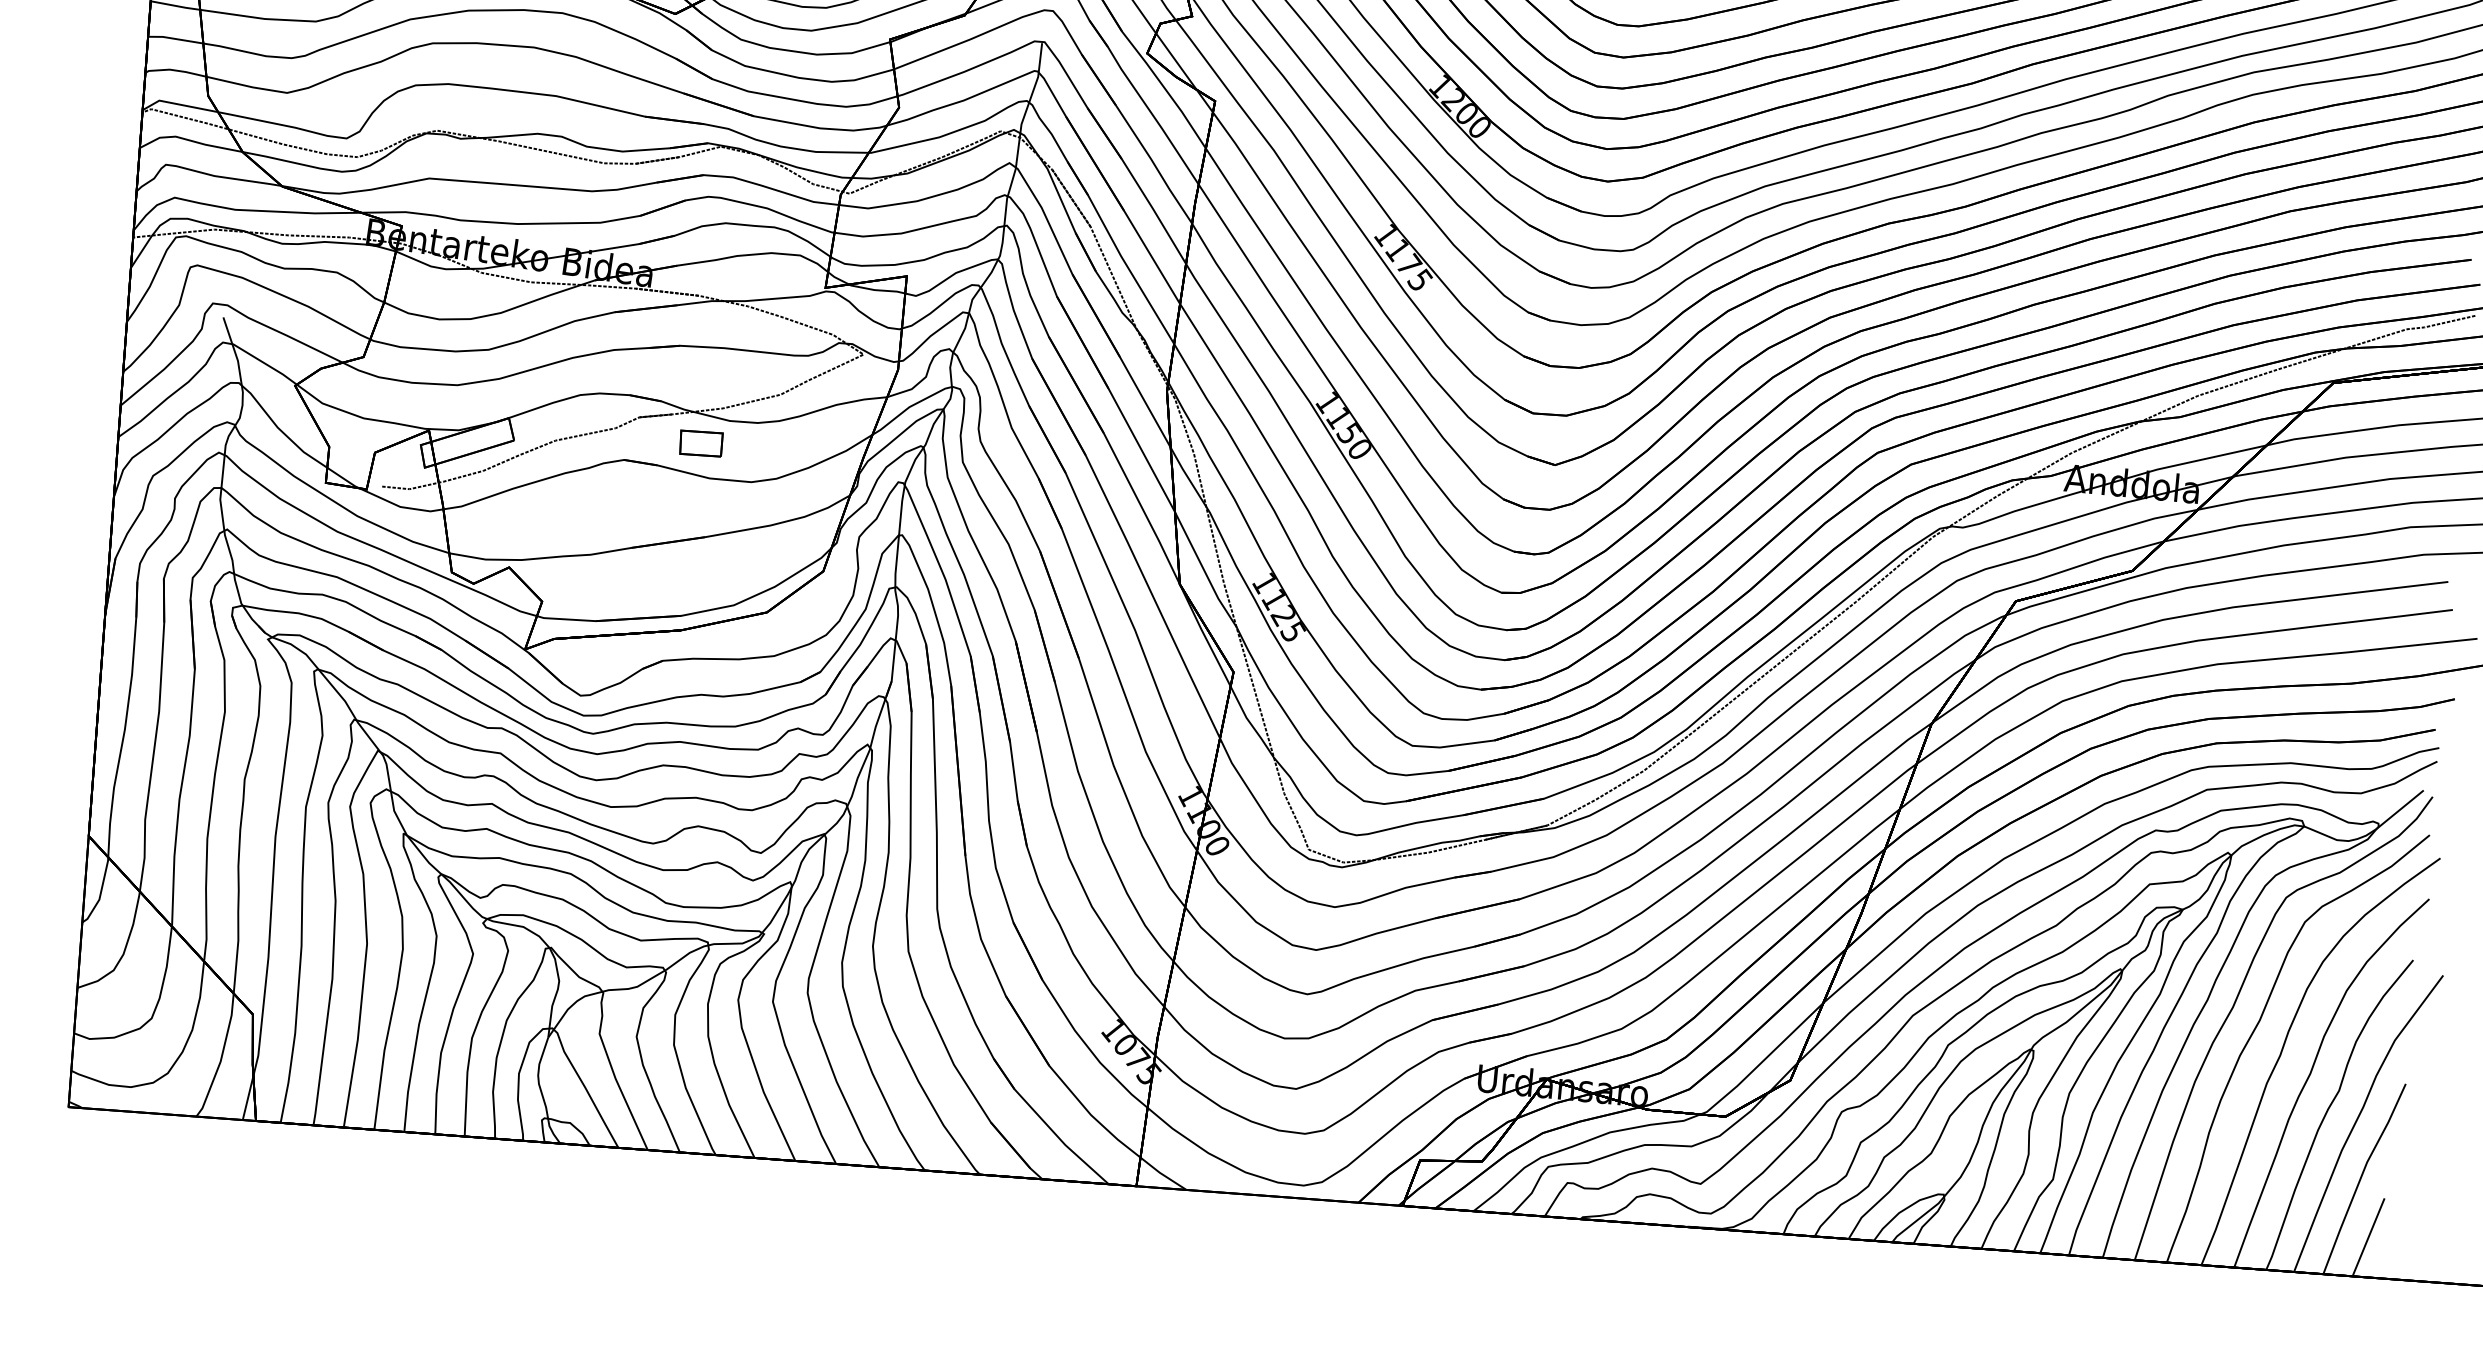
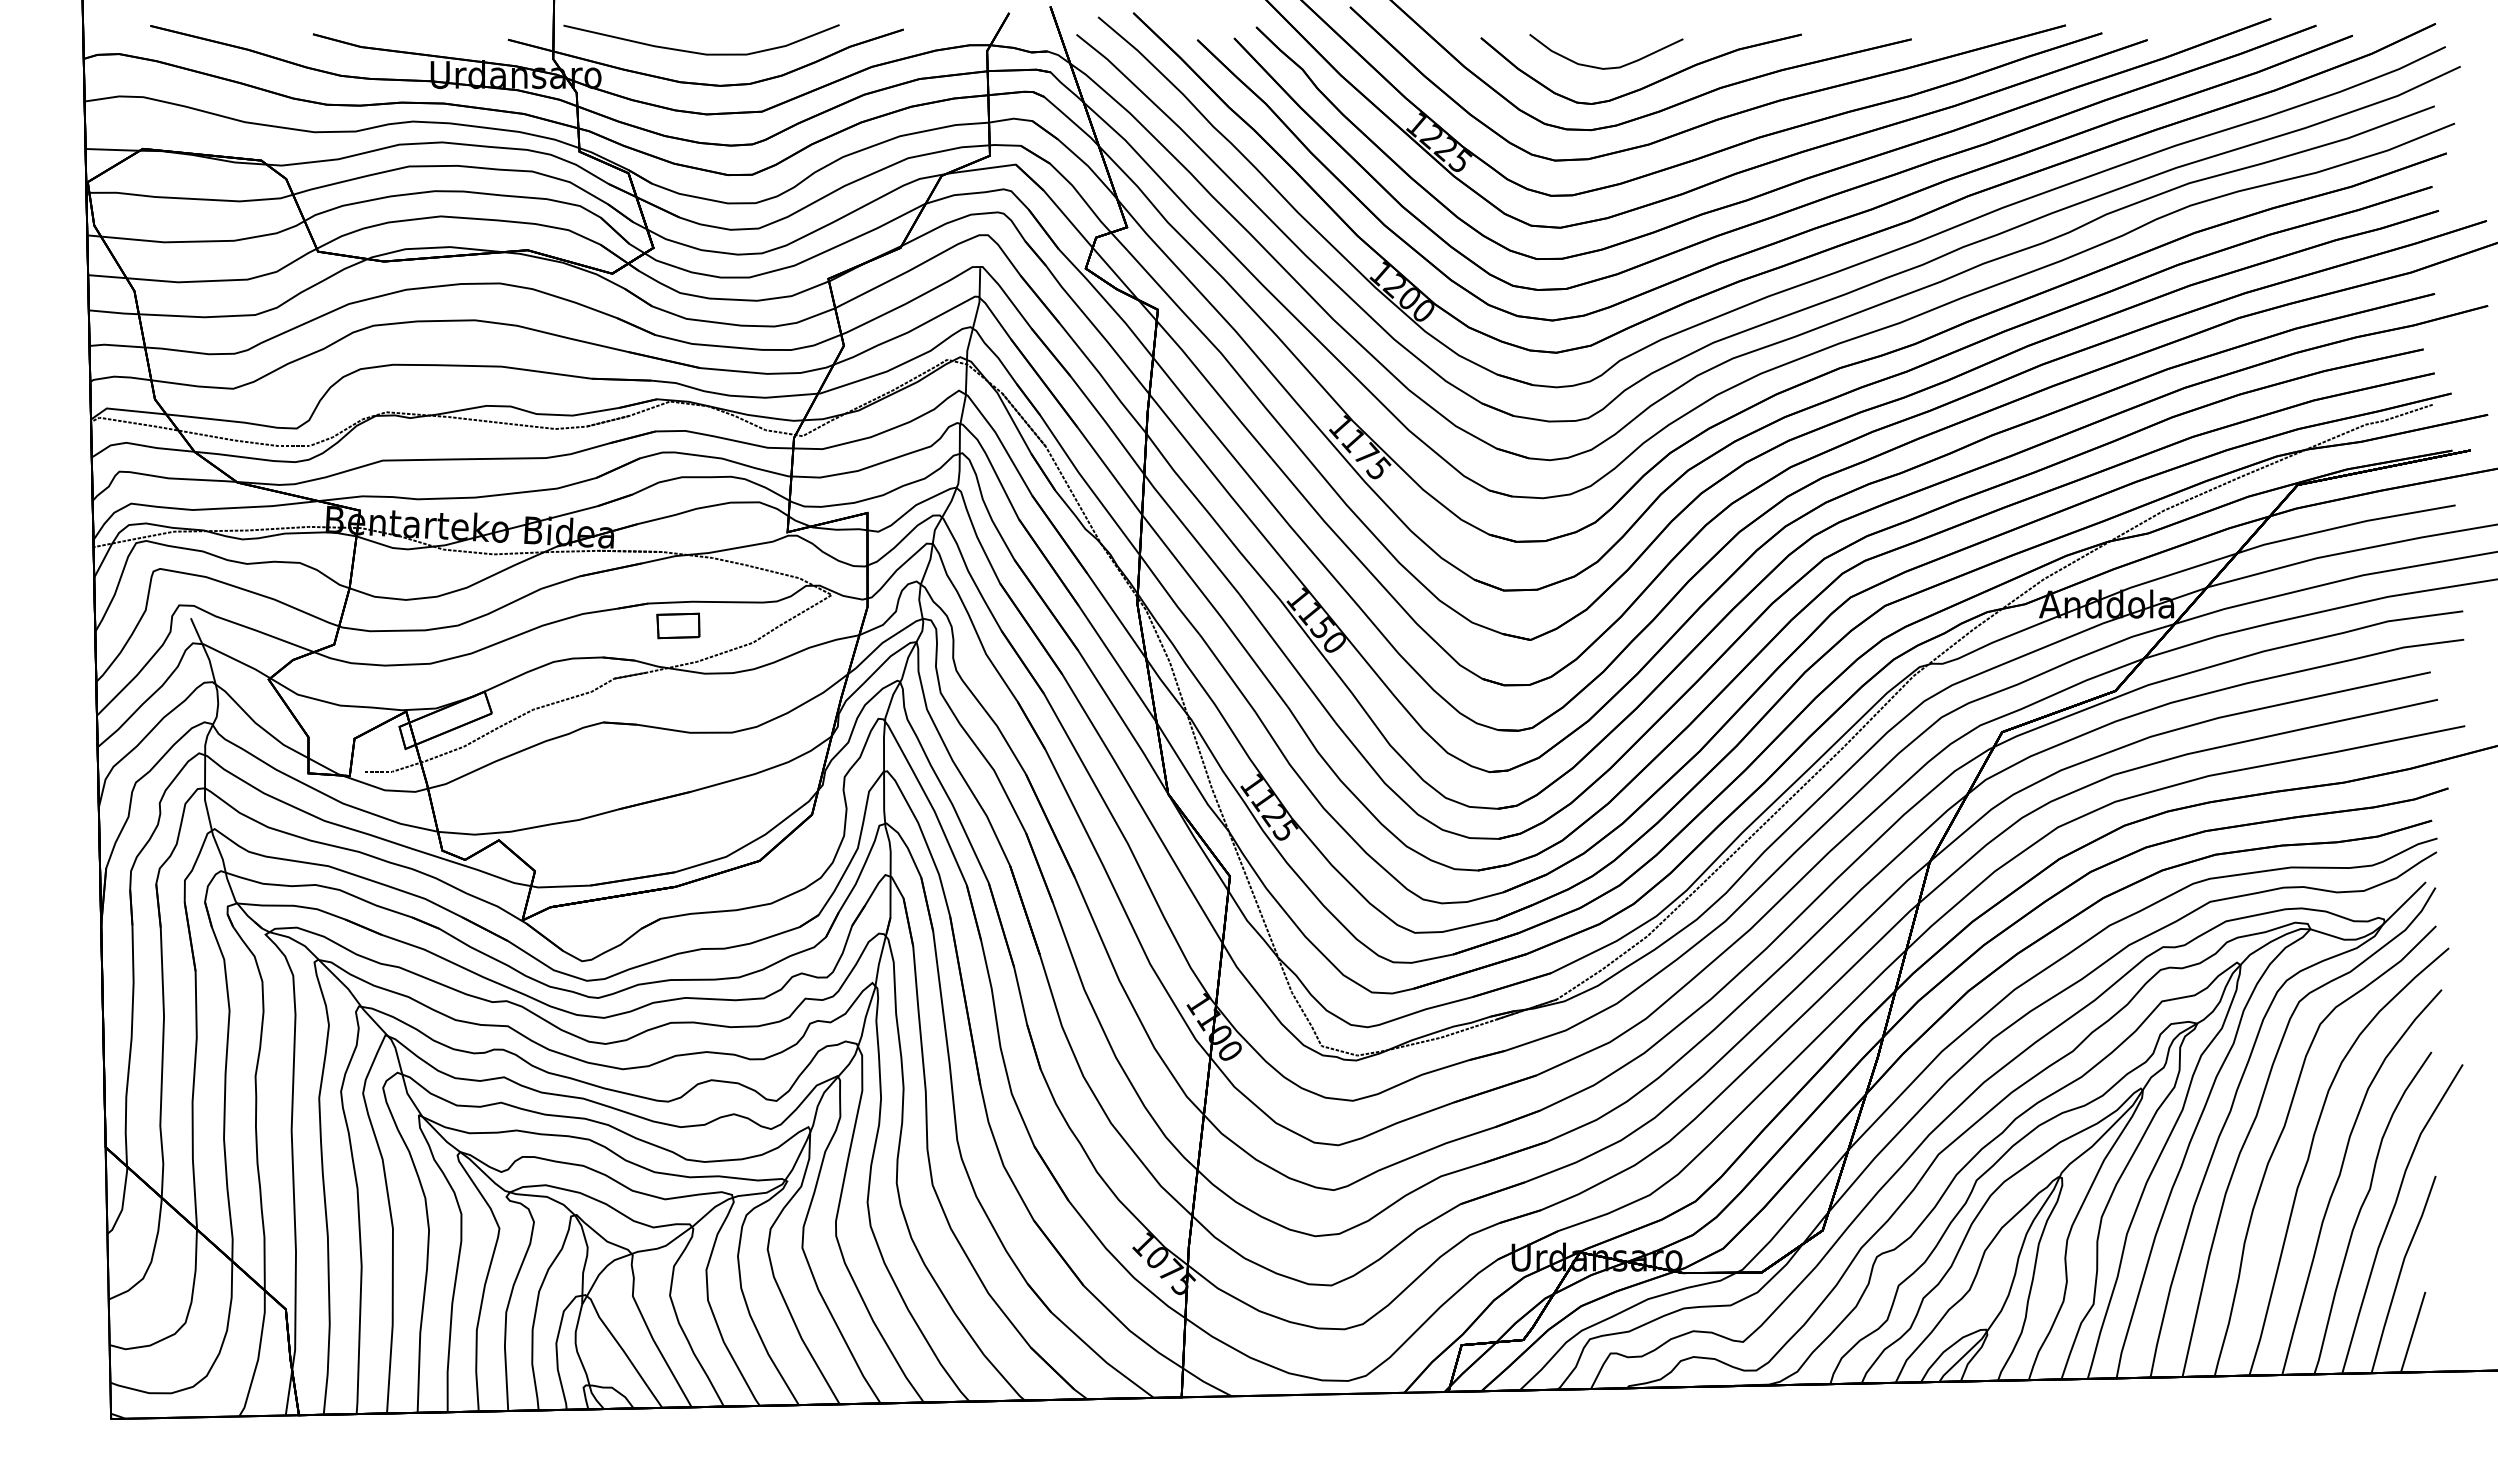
part: (701, 443) -> (678, 625), moved

